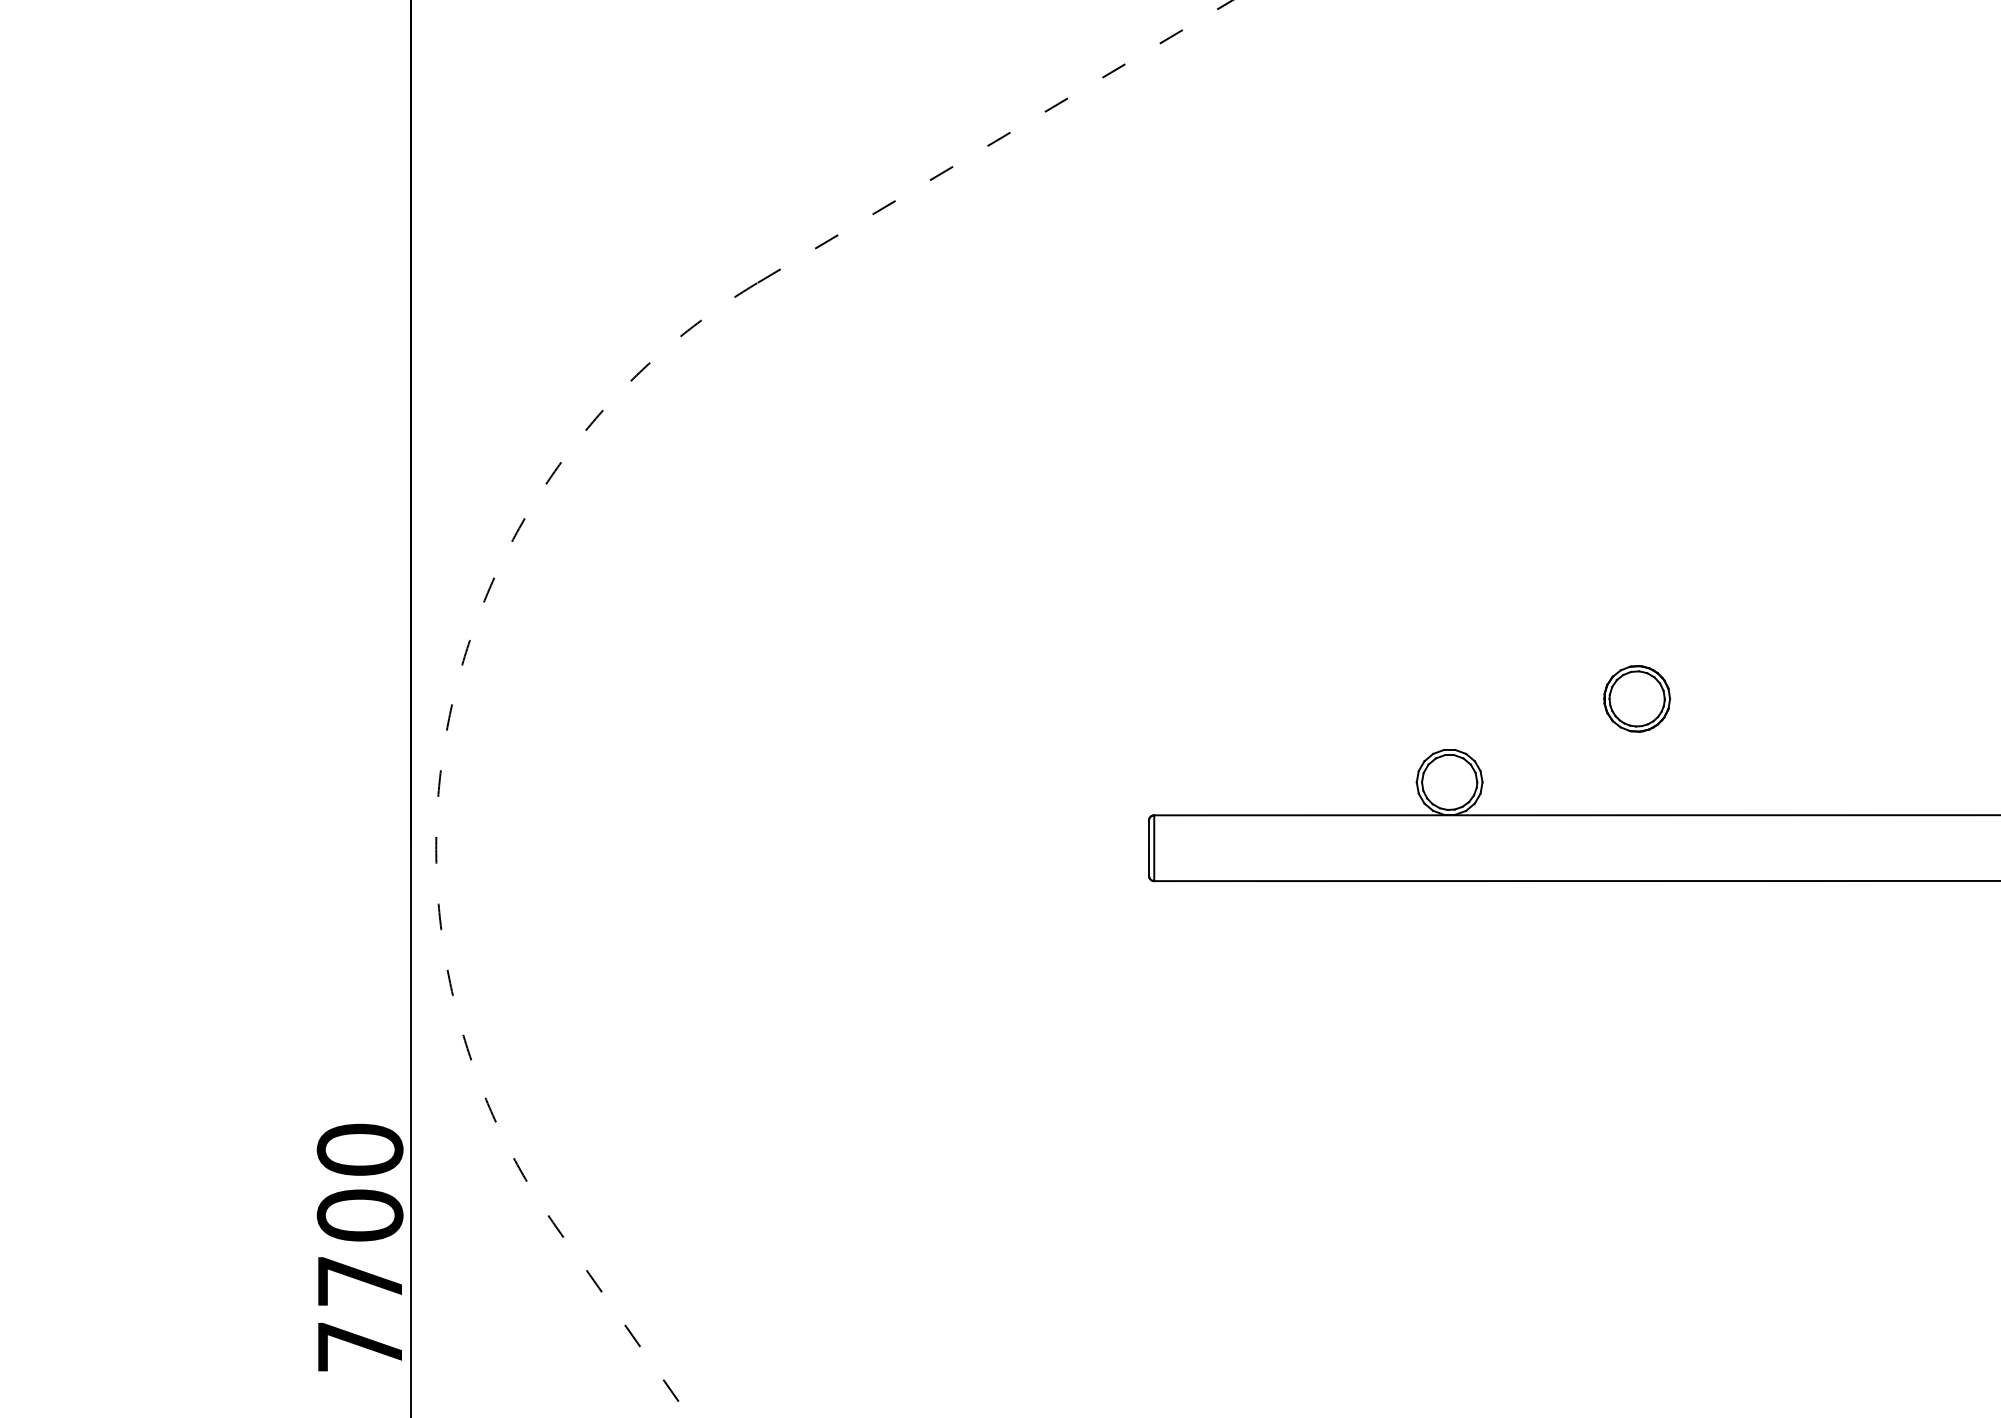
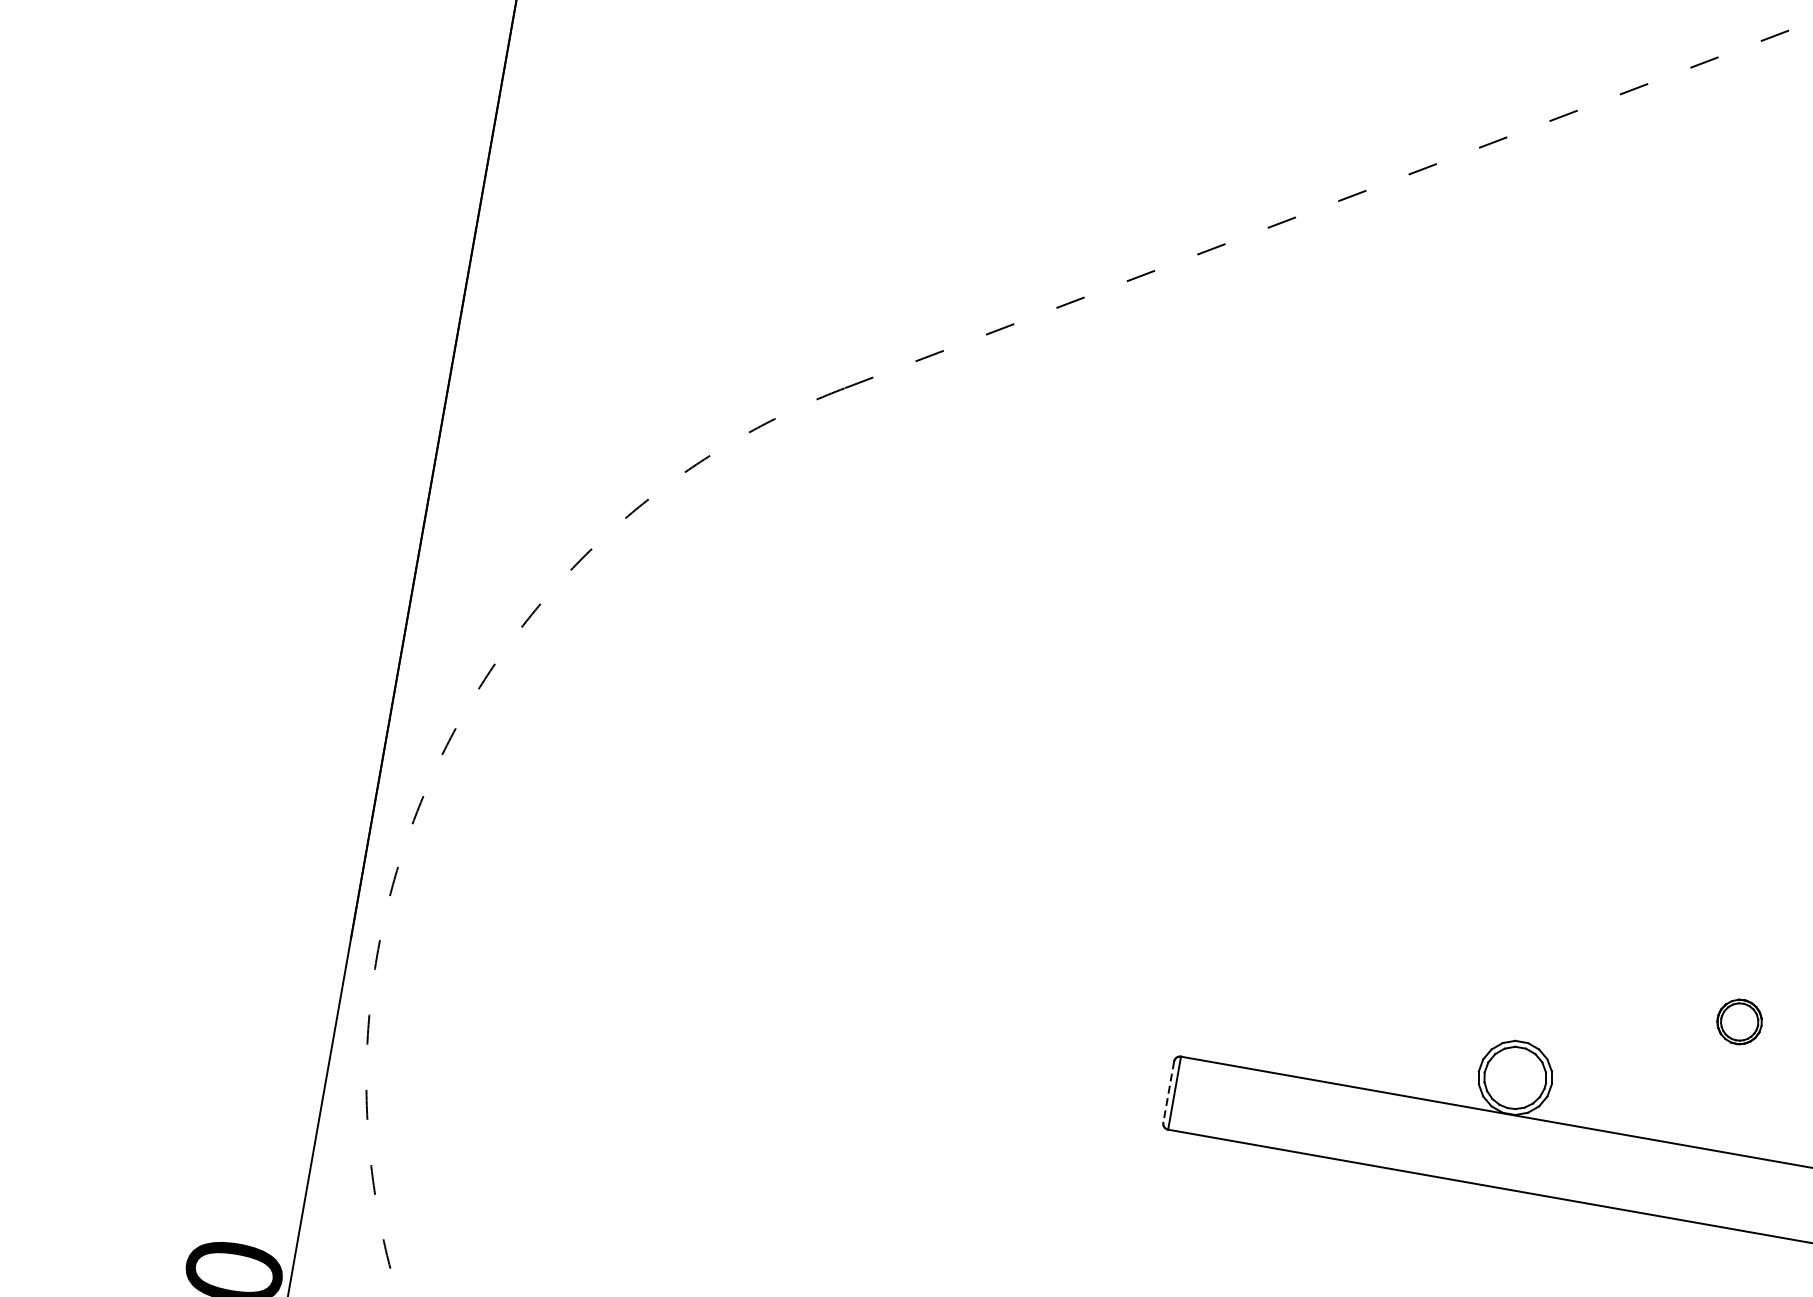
part: (1636, 698) -> (1739, 1021), size x0.6
line: (1149, 848) -> (1169, 1092), solid -> dashed

